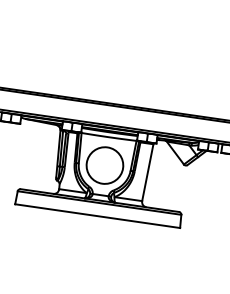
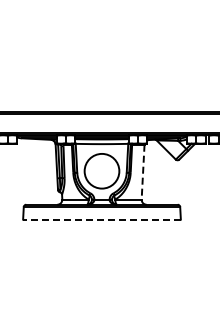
line: (148, 173) -> (143, 172), solid -> dashed
line: (97, 215) -> (101, 219), solid -> dashed

